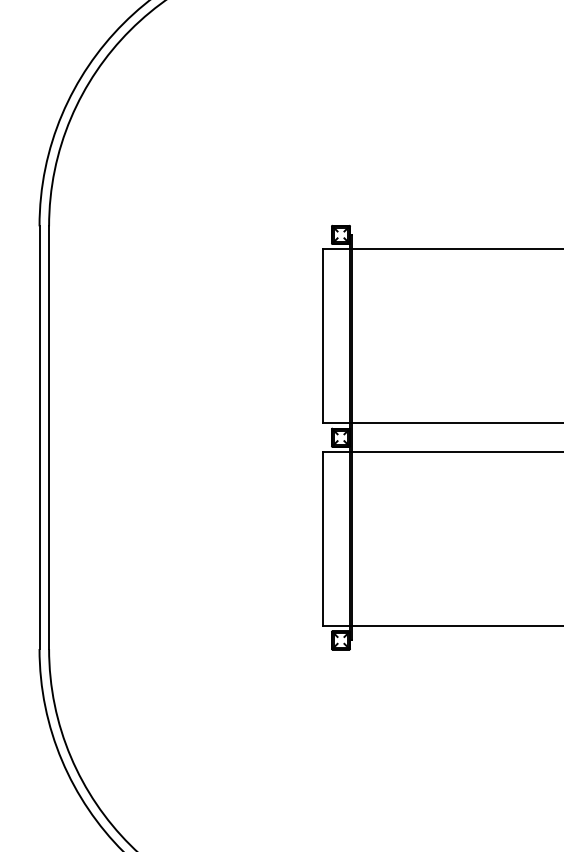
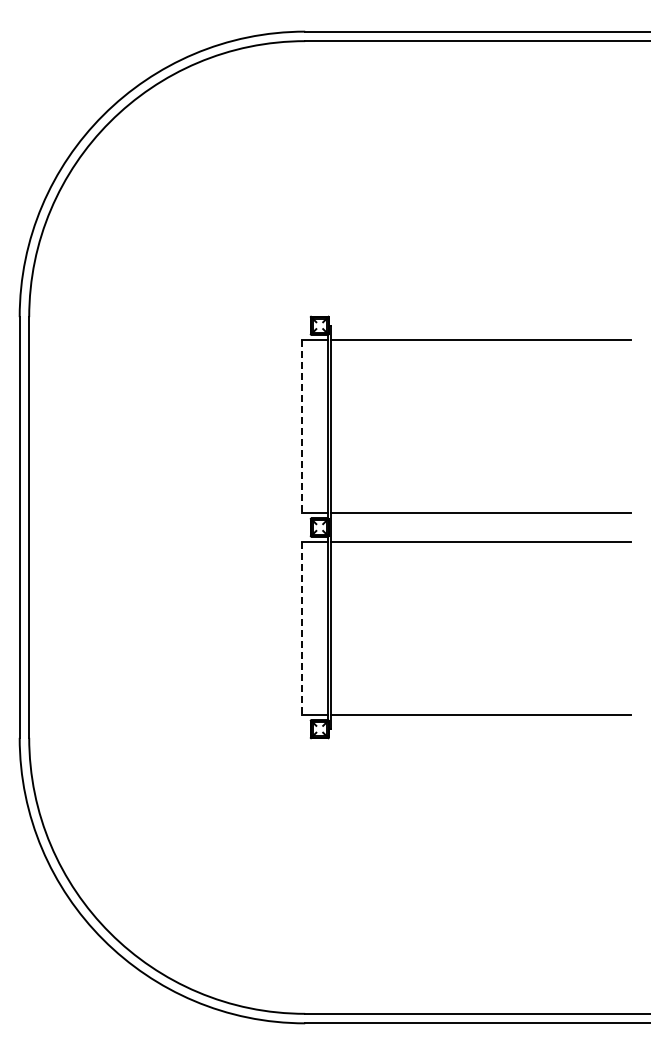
line: (322, 337) -> (301, 427), solid -> dashed
line: (322, 539) -> (301, 628), solid -> dashed

